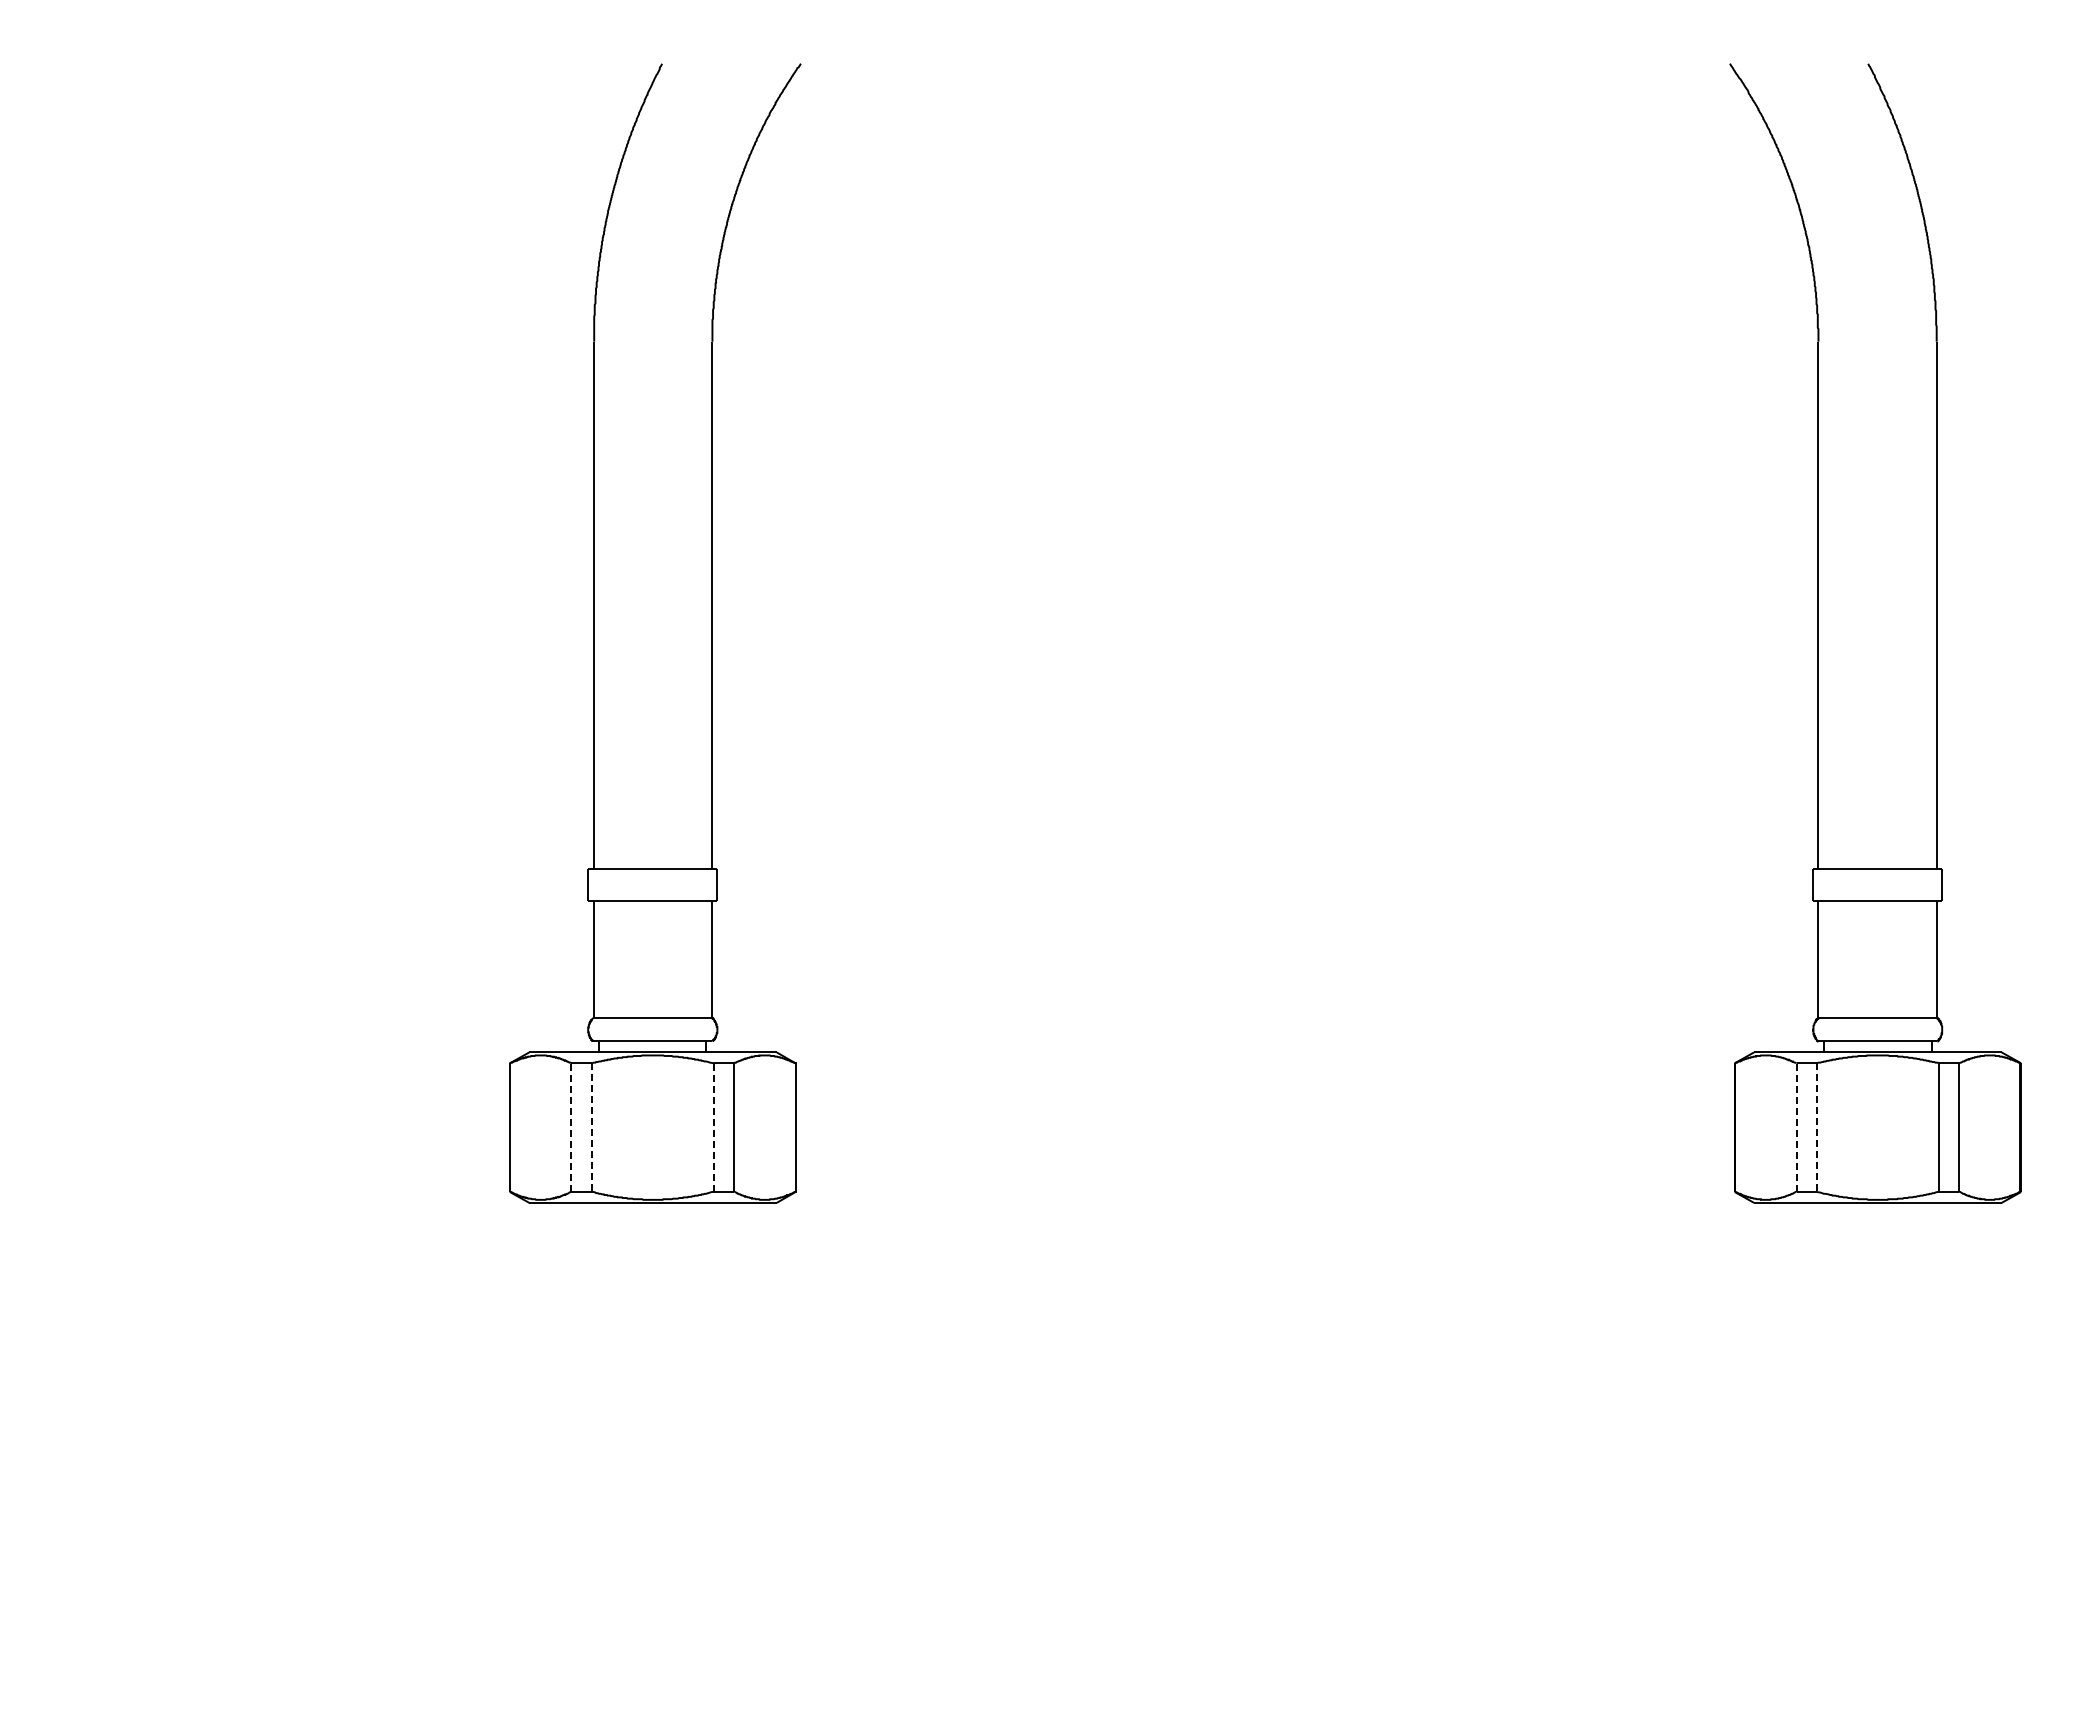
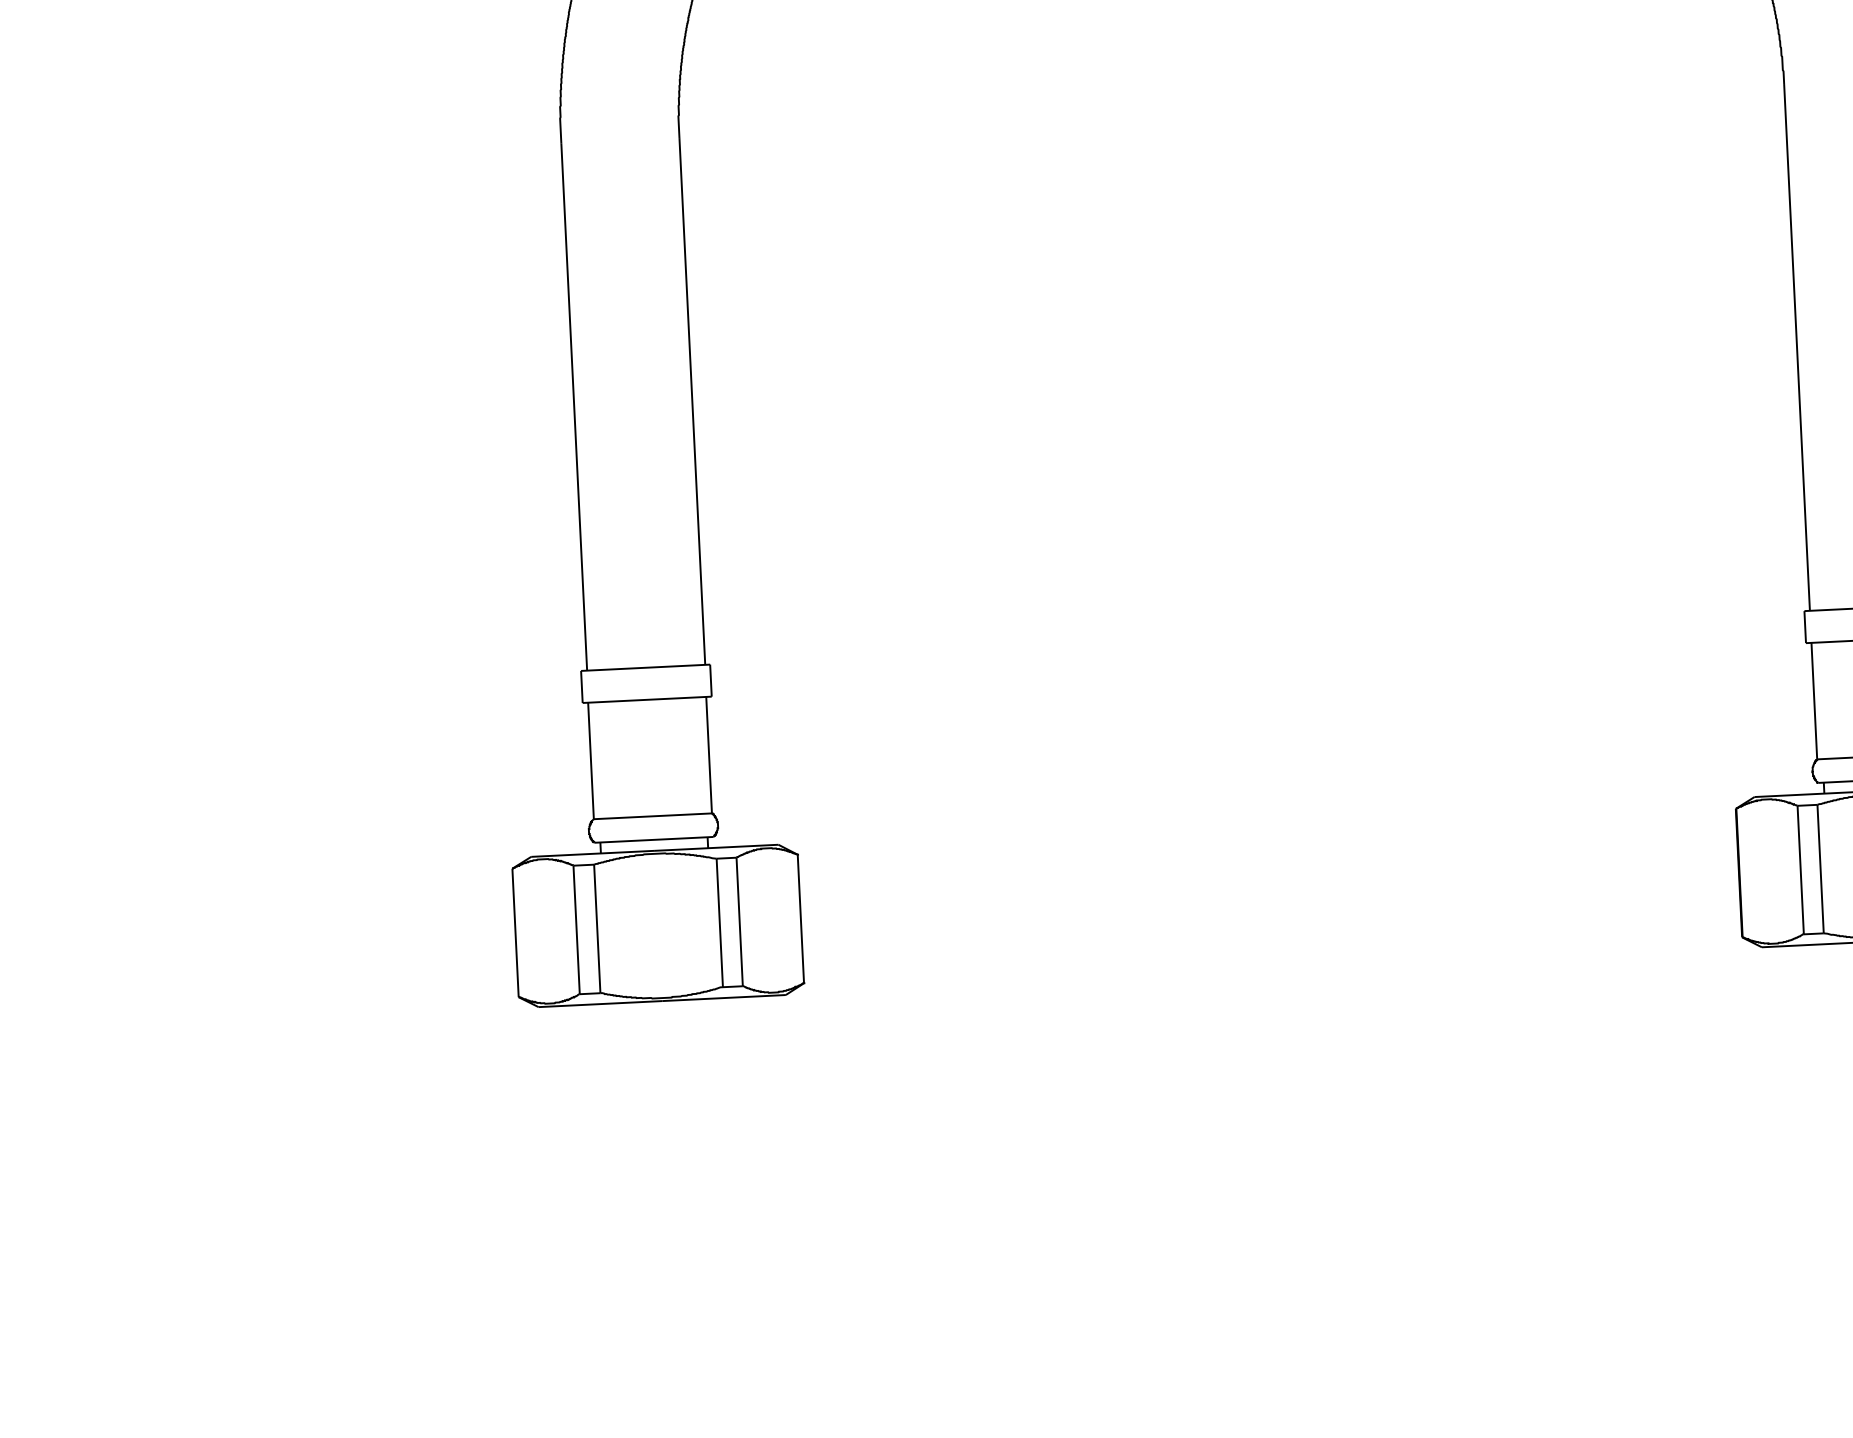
line: (571, 1127) -> (577, 929), dashed -> solid
line: (714, 1127) -> (719, 922), dashed -> solid
line: (1796, 1127) -> (1800, 869), dashed -> solid
line: (591, 1128) -> (597, 929), dashed -> solid
line: (1816, 1128) -> (1820, 869), dashed -> solid

